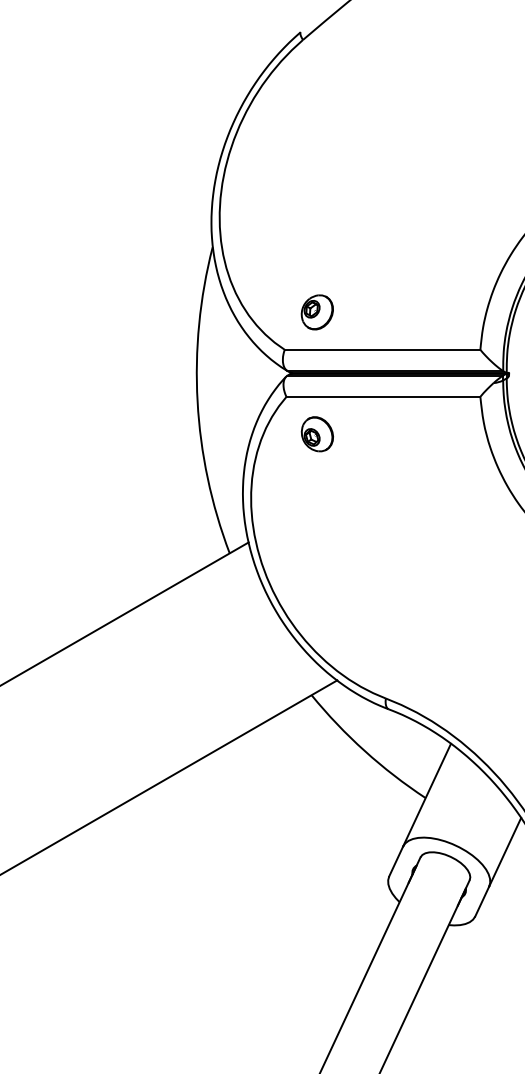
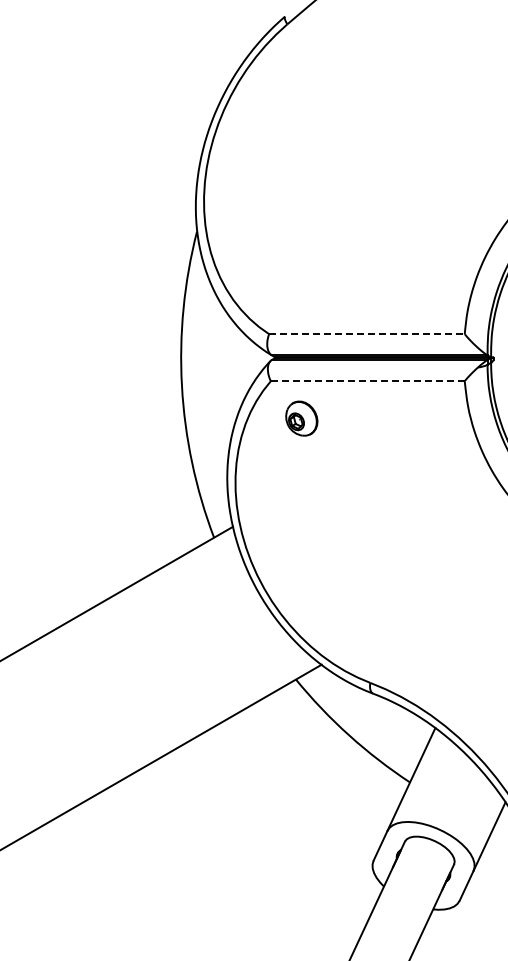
part: (316, 312) -> (300, 296), removed
line: (382, 349) -> (366, 333), solid -> dashed
line: (383, 396) -> (367, 380), solid -> dashed

